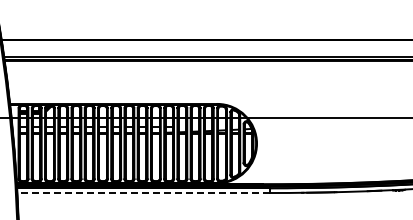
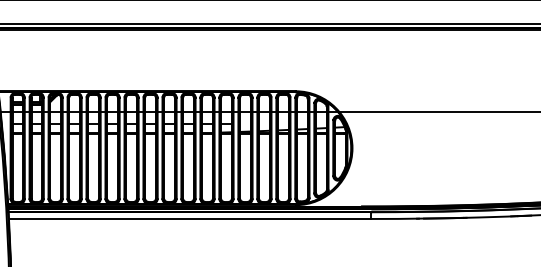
line: (143, 193) -> (189, 219), dashed -> solid

